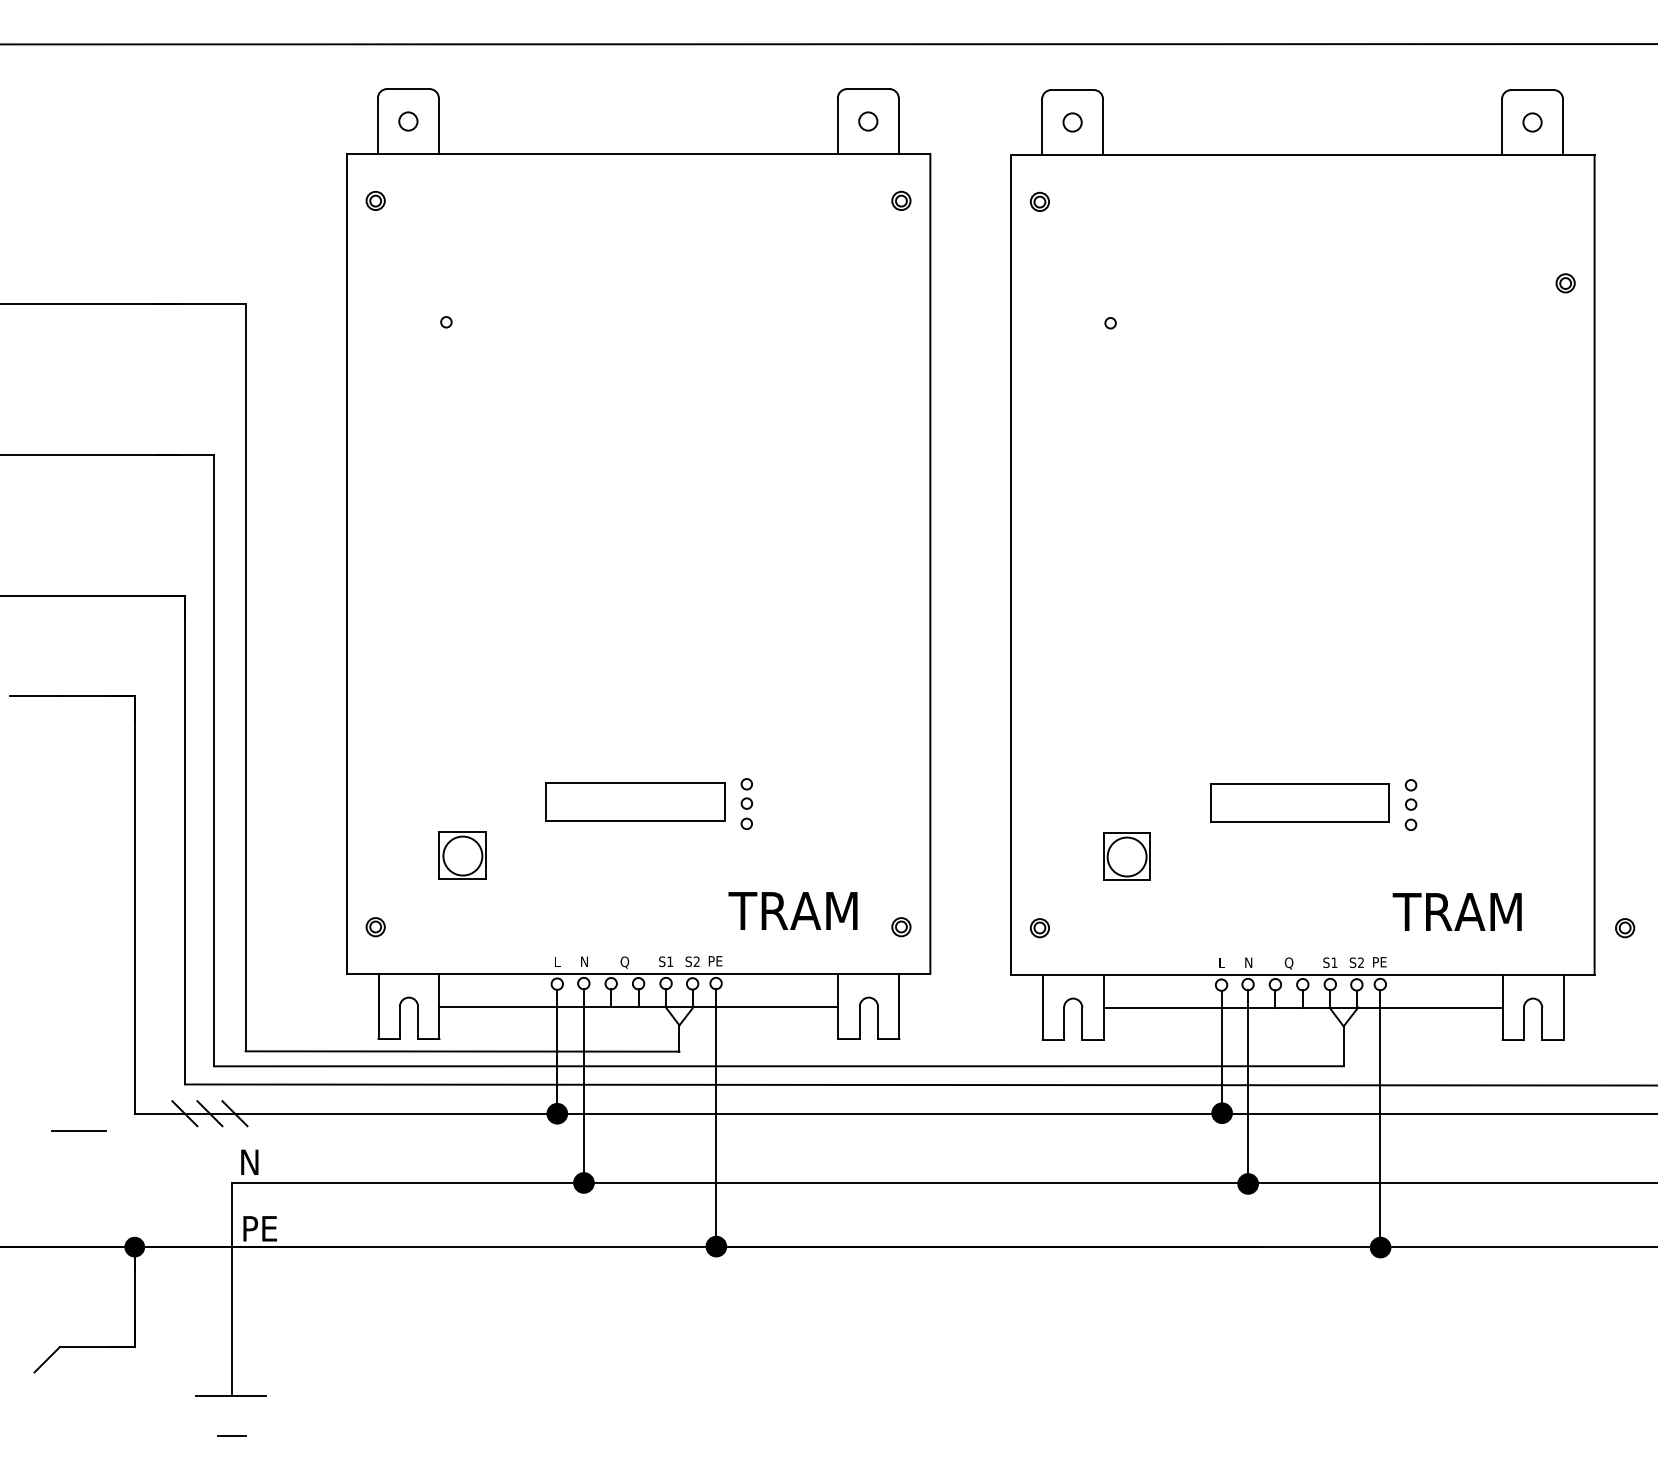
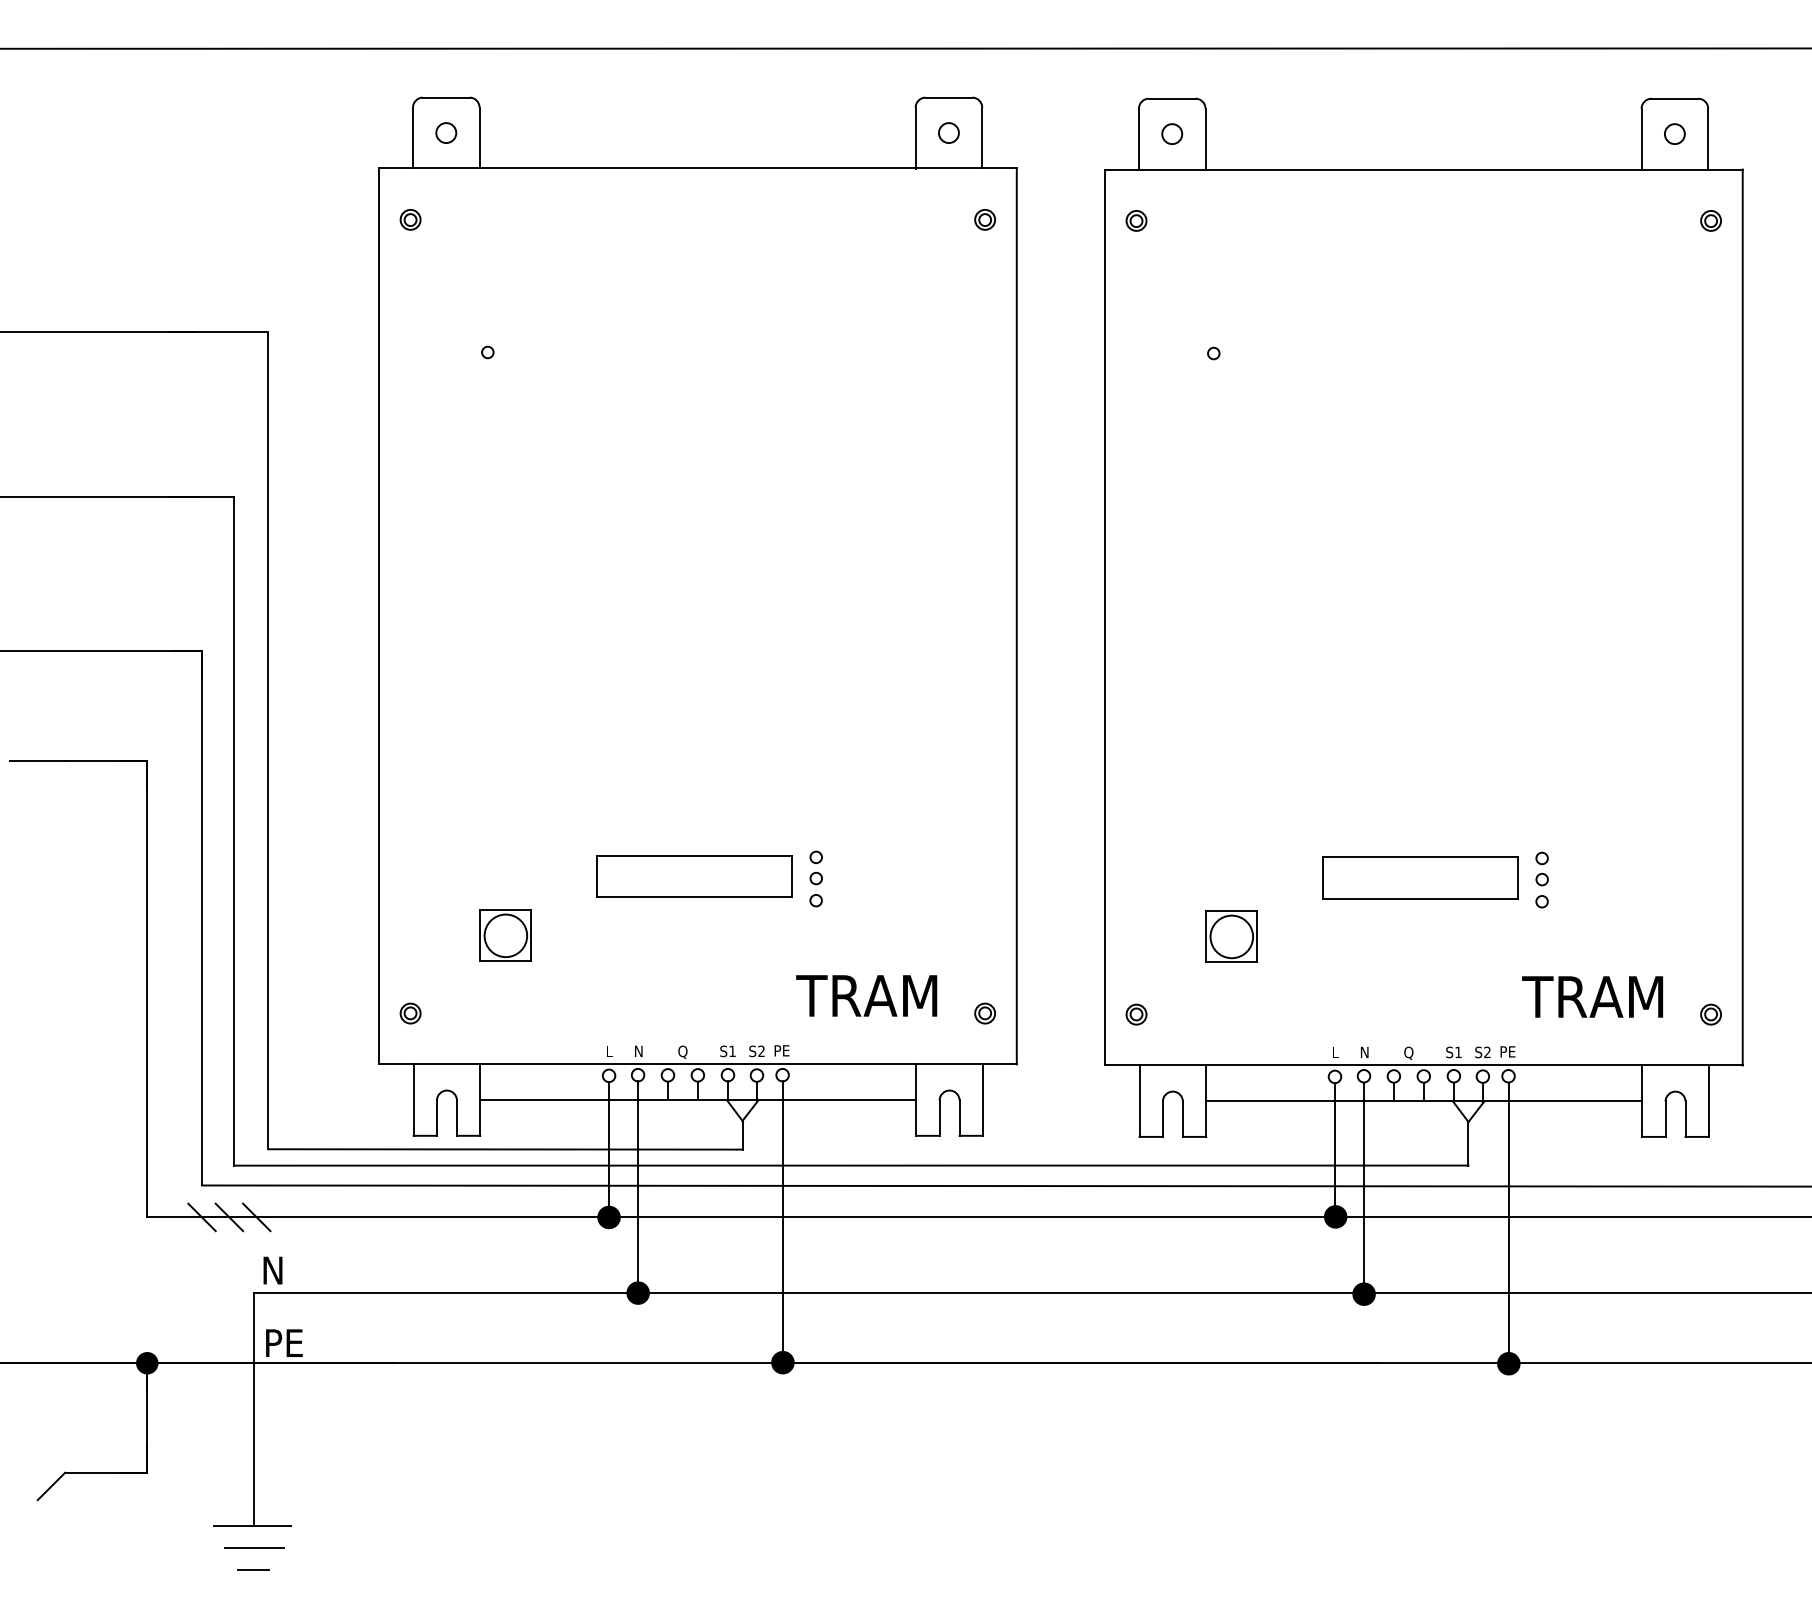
part: (1565, 282) -> (1710, 220), moved
part: (1624, 928) -> (1710, 1014), moved
line: (79, 1130) -> (254, 1547), moved

